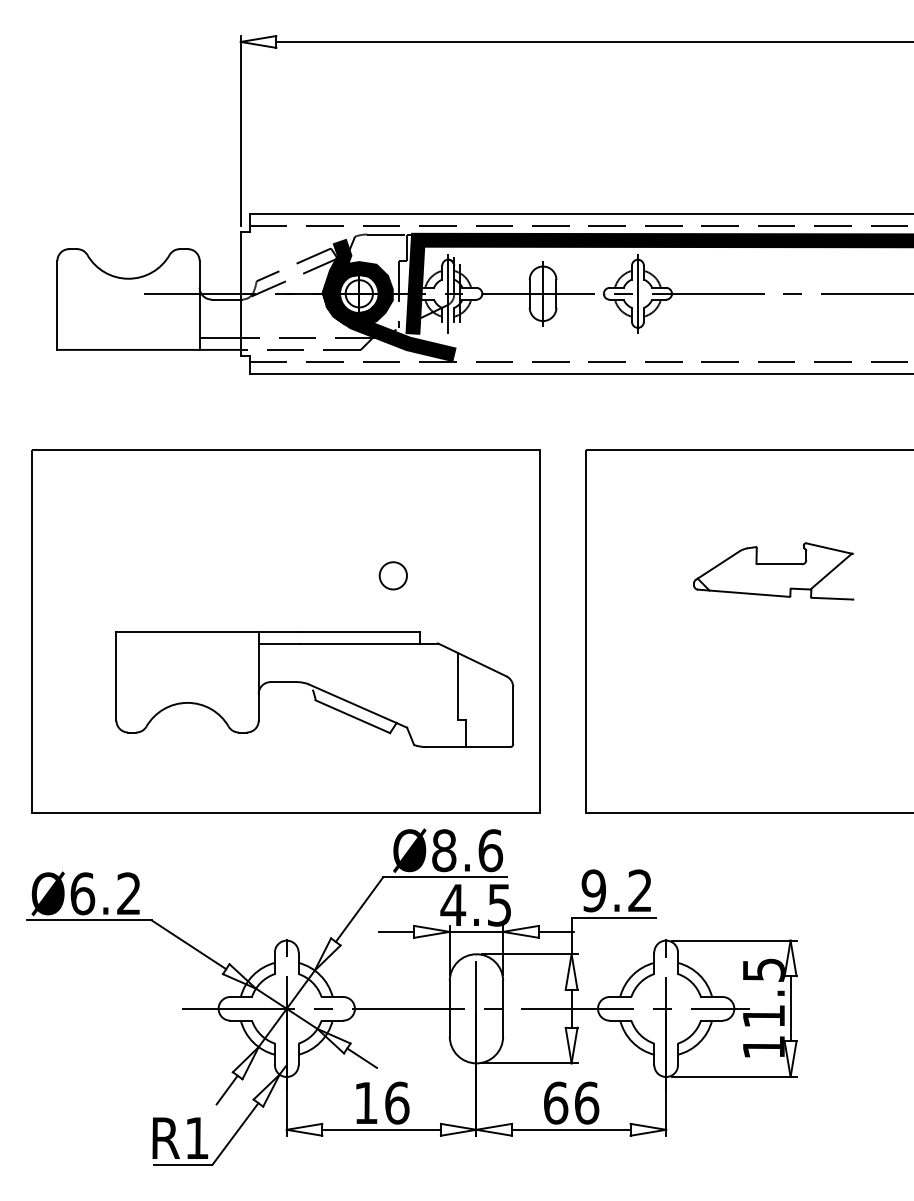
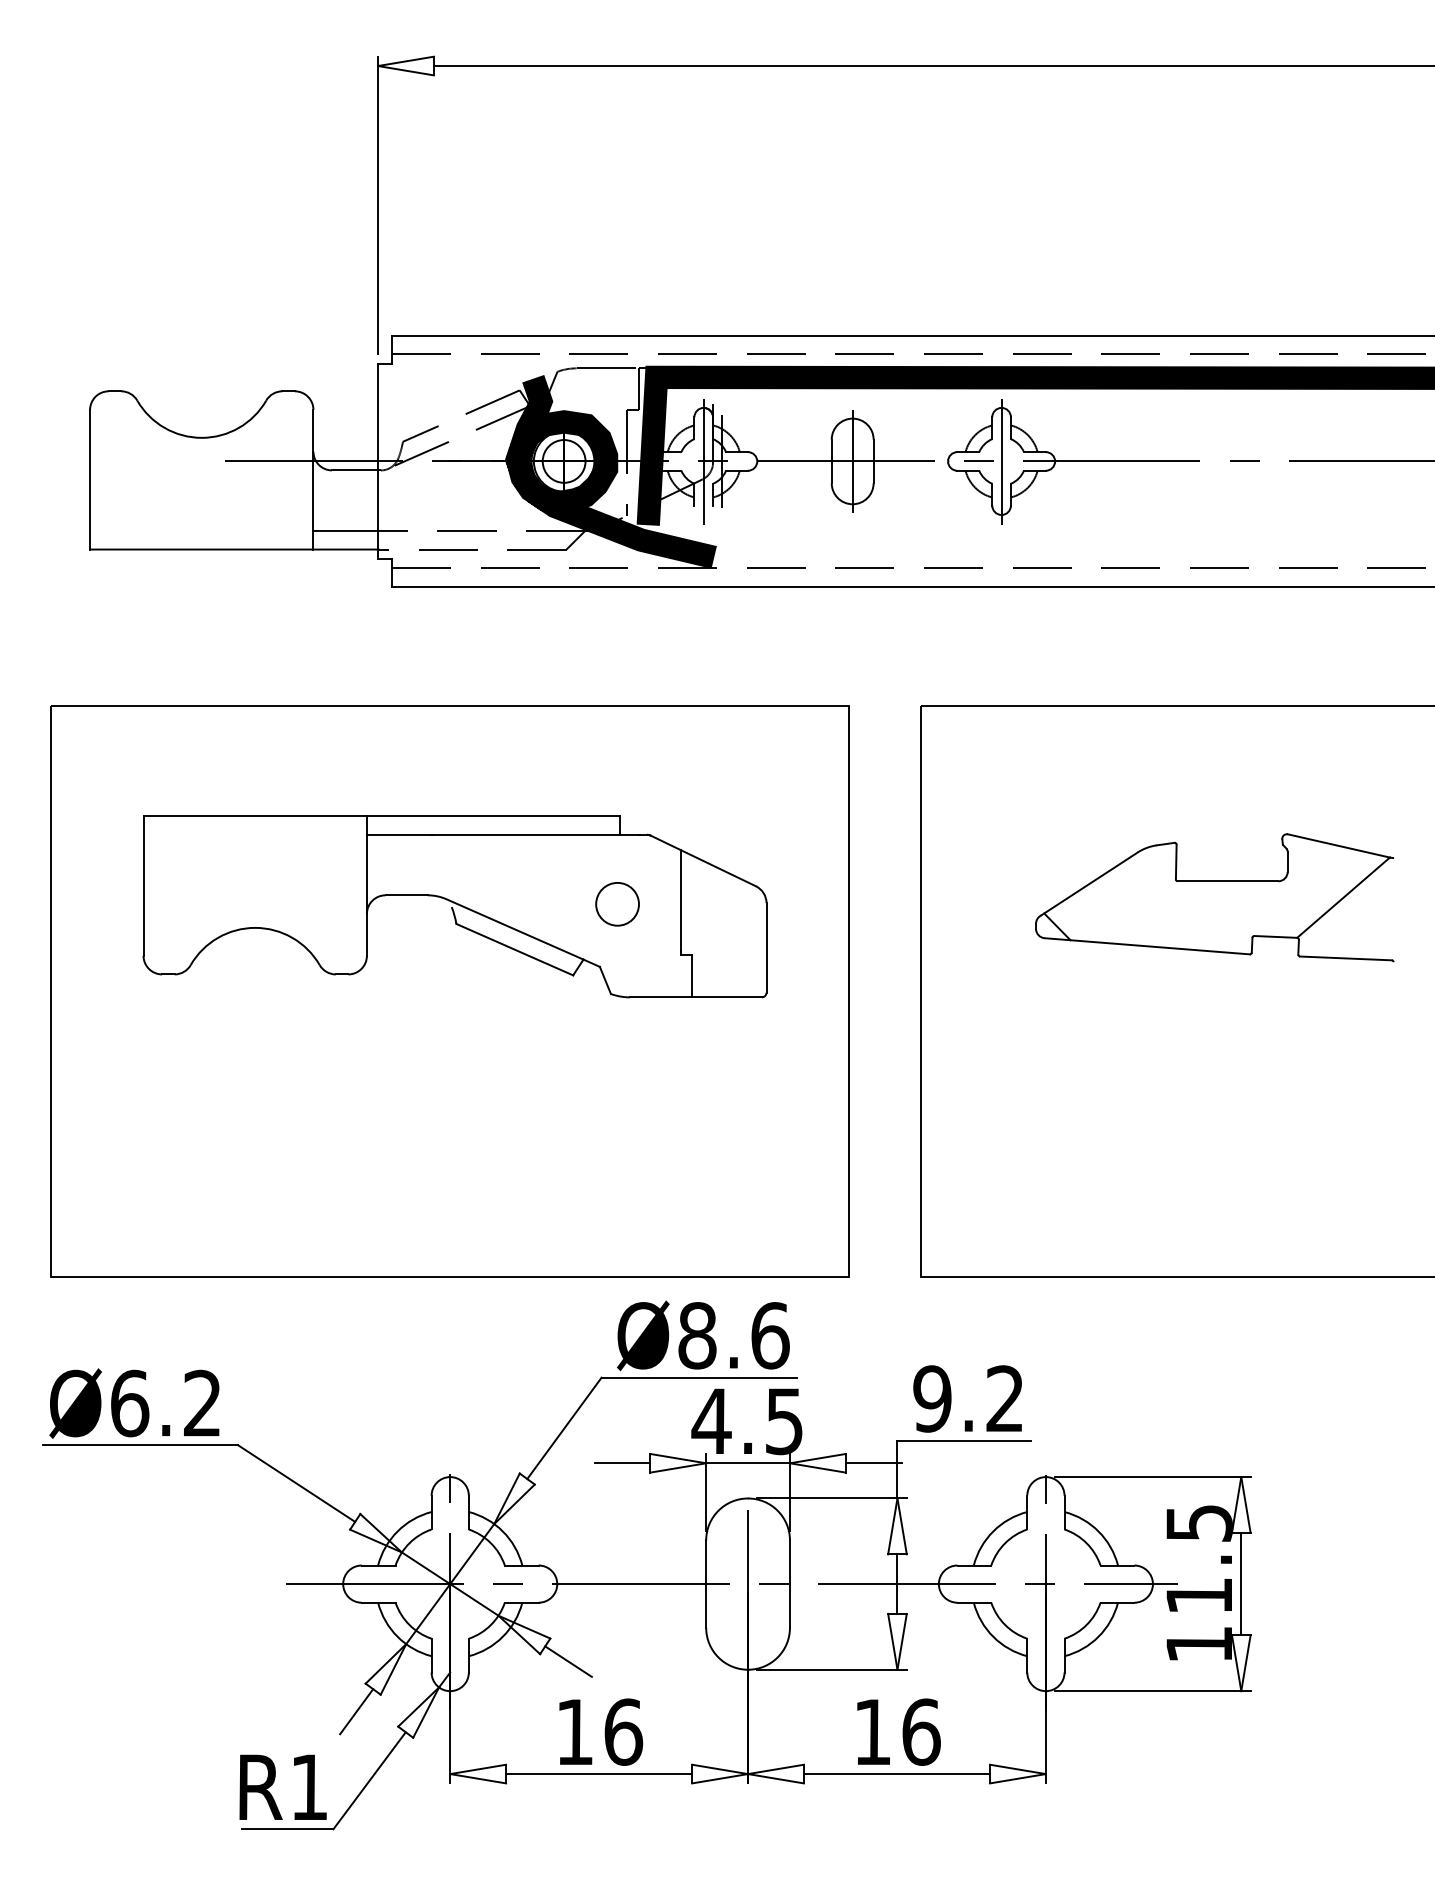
part: (773, 571) -> (1214, 897), size x1.43
part: (314, 689) -> (454, 906), moved
text: (556, 1102) -> (873, 1731), 66 -> 16

